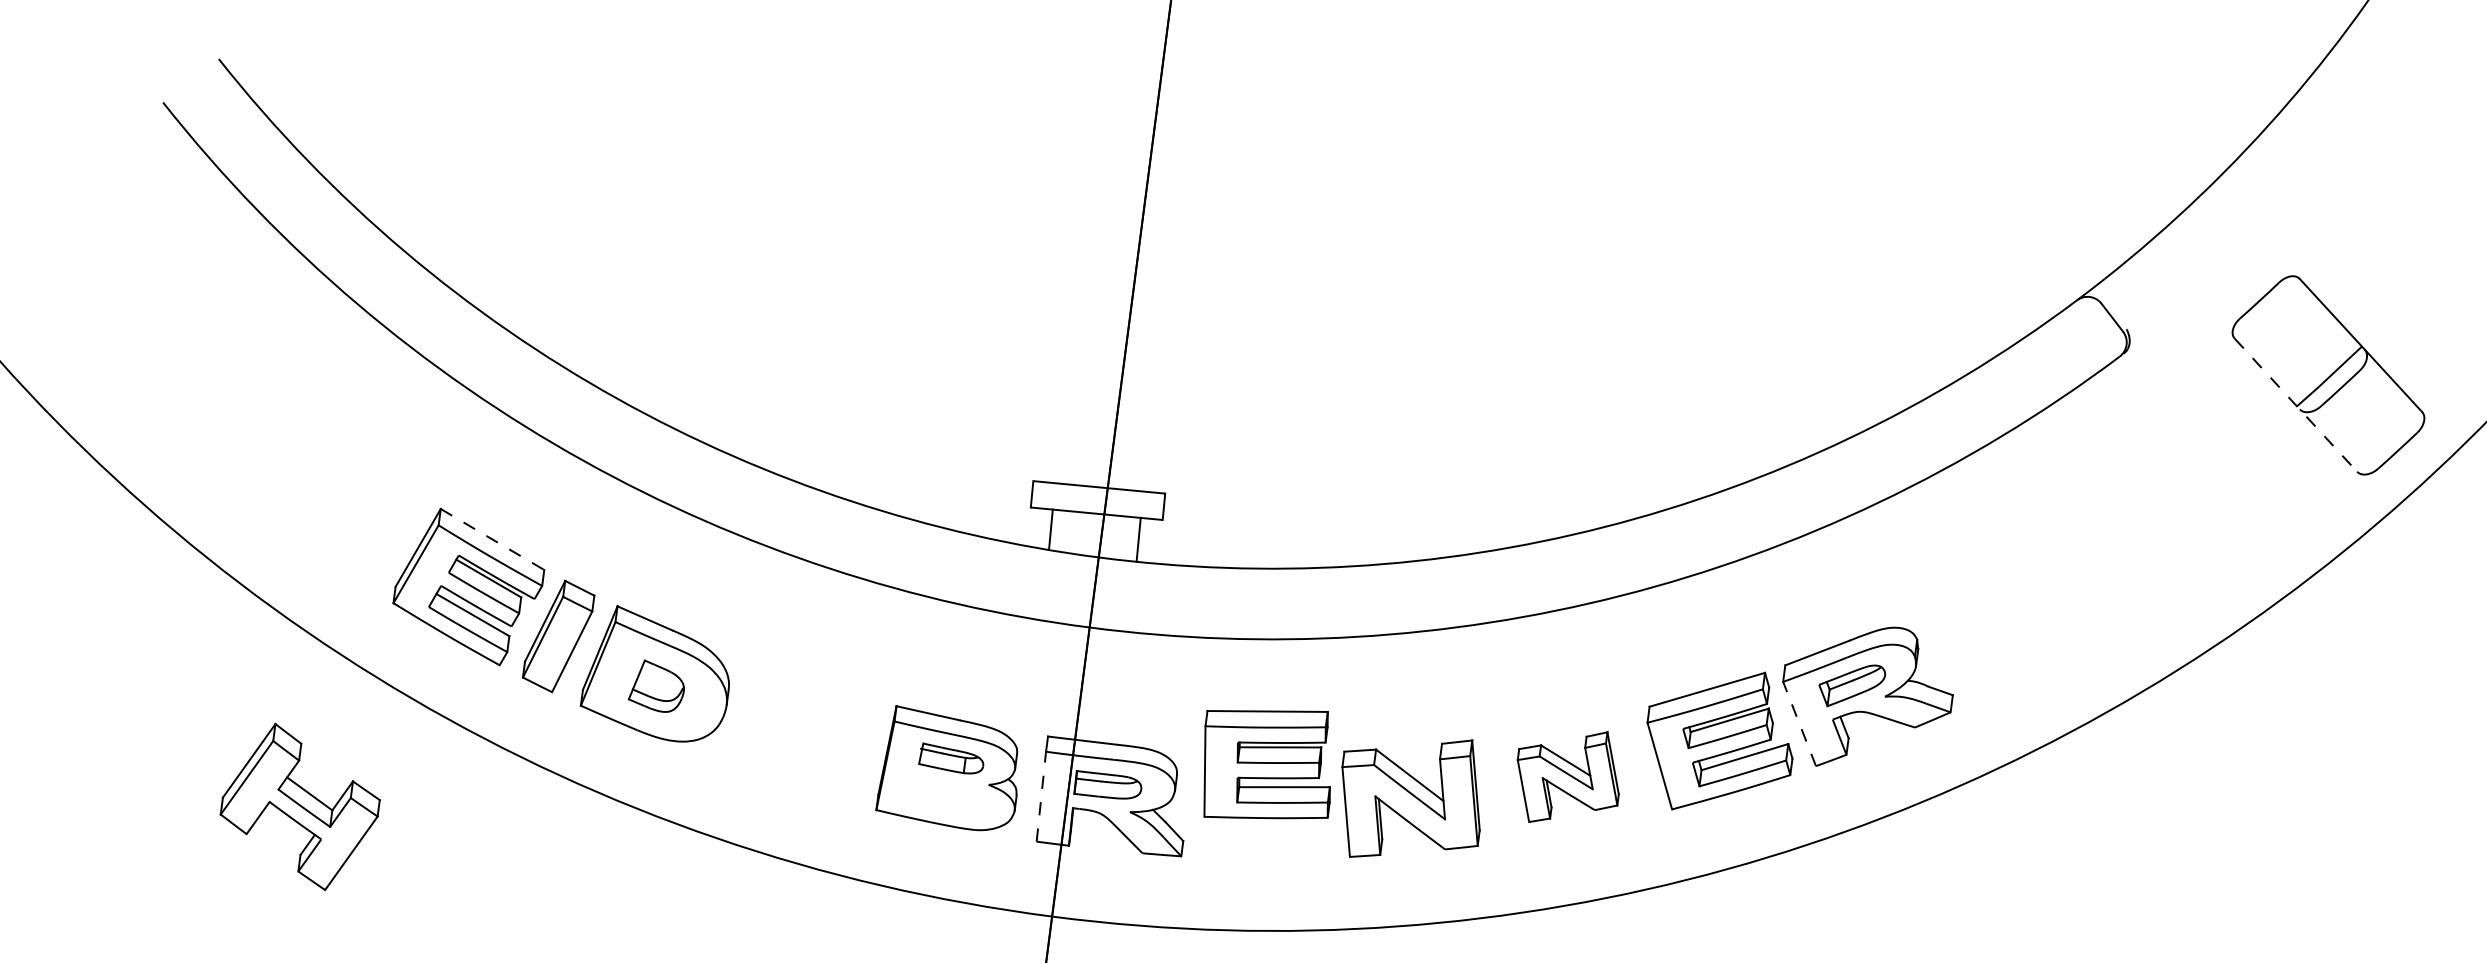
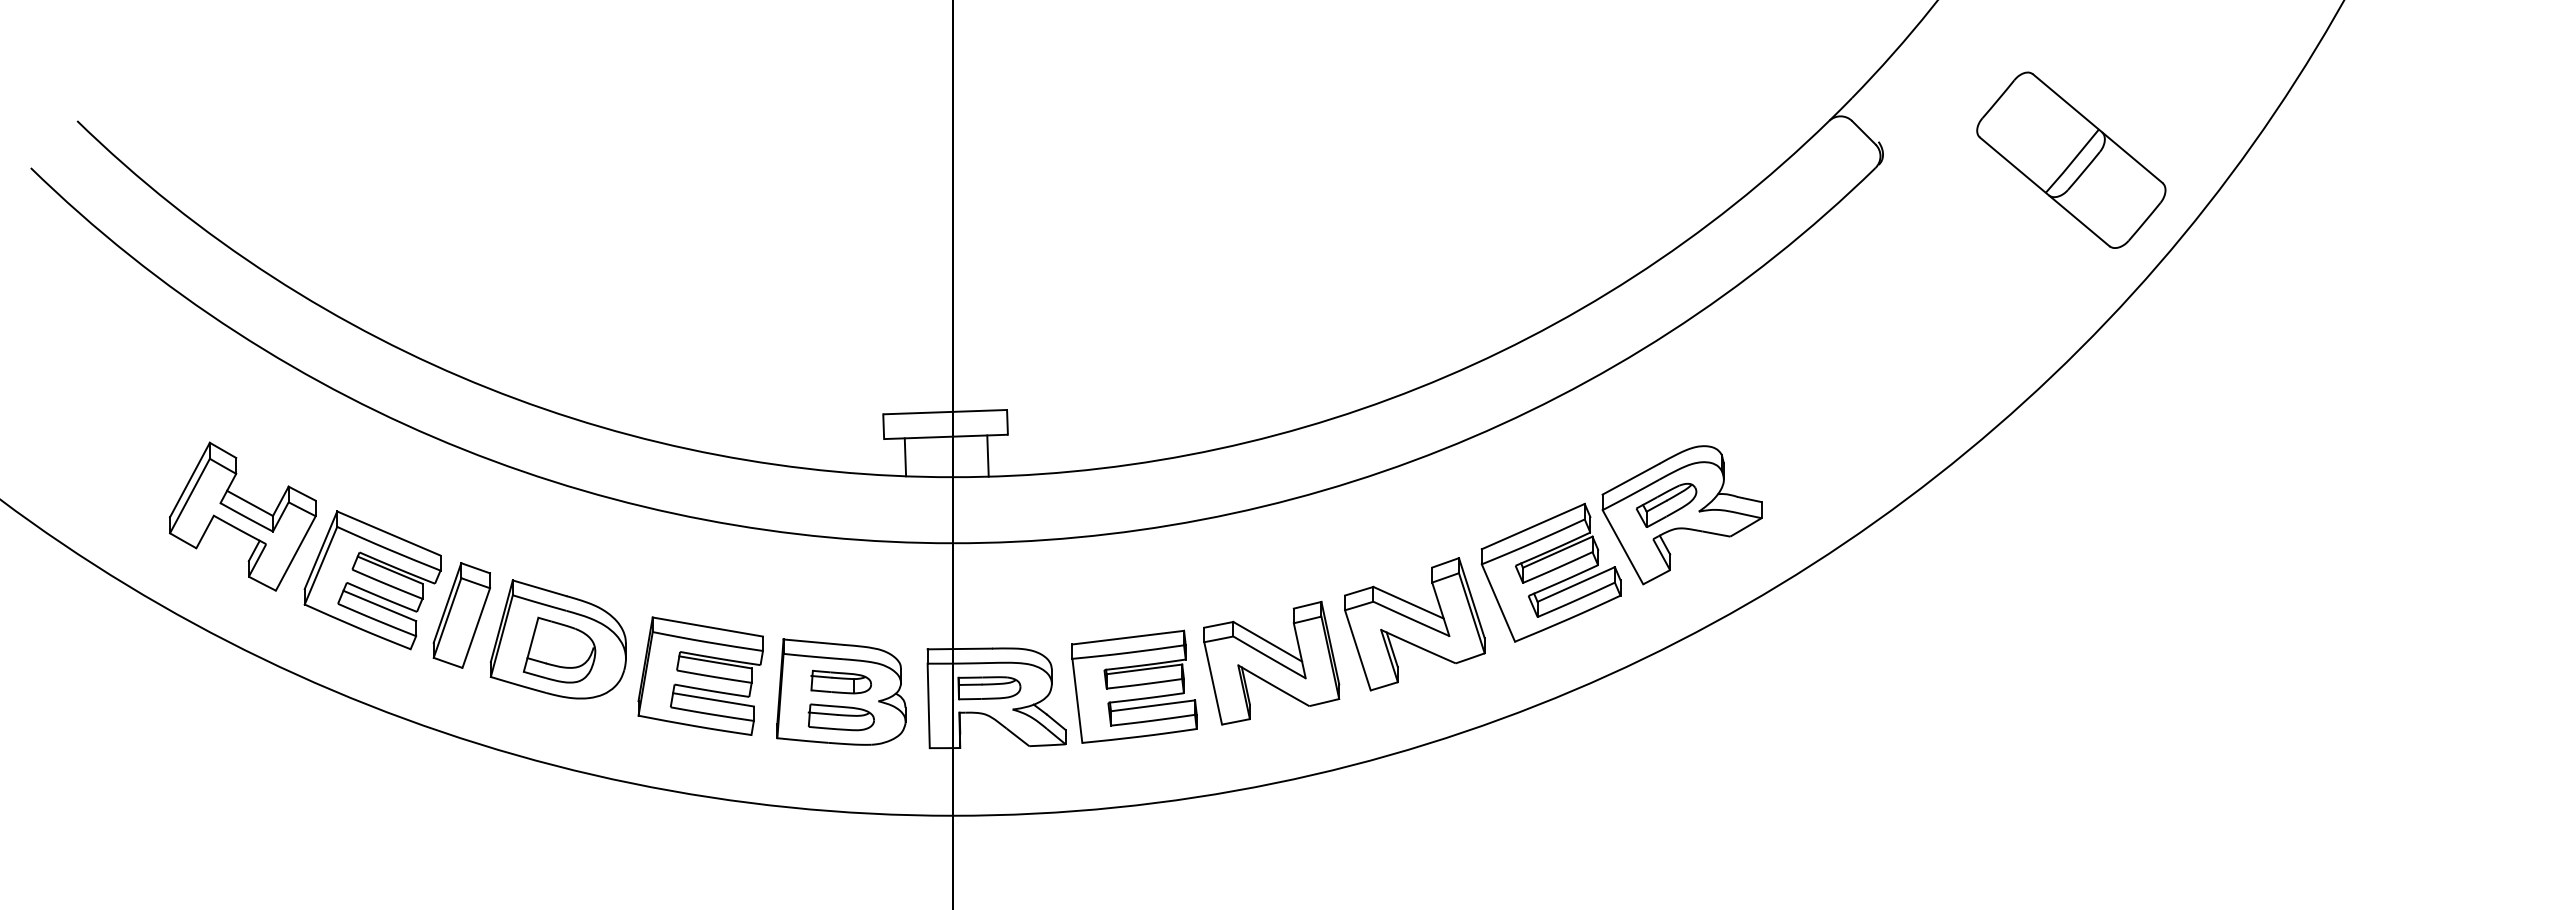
line: (2295, 404) -> (2044, 191), dashed -> solid
line: (493, 539) -> (389, 533), dashed -> solid
part: (657, 685) -> (559, 649), size x1.43
line: (1799, 723) -> (1622, 546), dashed -> solid
part: (803, 732) -> (700, 675), added
part: (1267, 764) -> (1134, 686), moved
part: (1567, 777) -> (1414, 624), size x1.43
part: (946, 796) -> (840, 717), added
line: (1041, 796) -> (928, 705), dashed -> solid
part: (299, 806) -> (242, 516), moved

